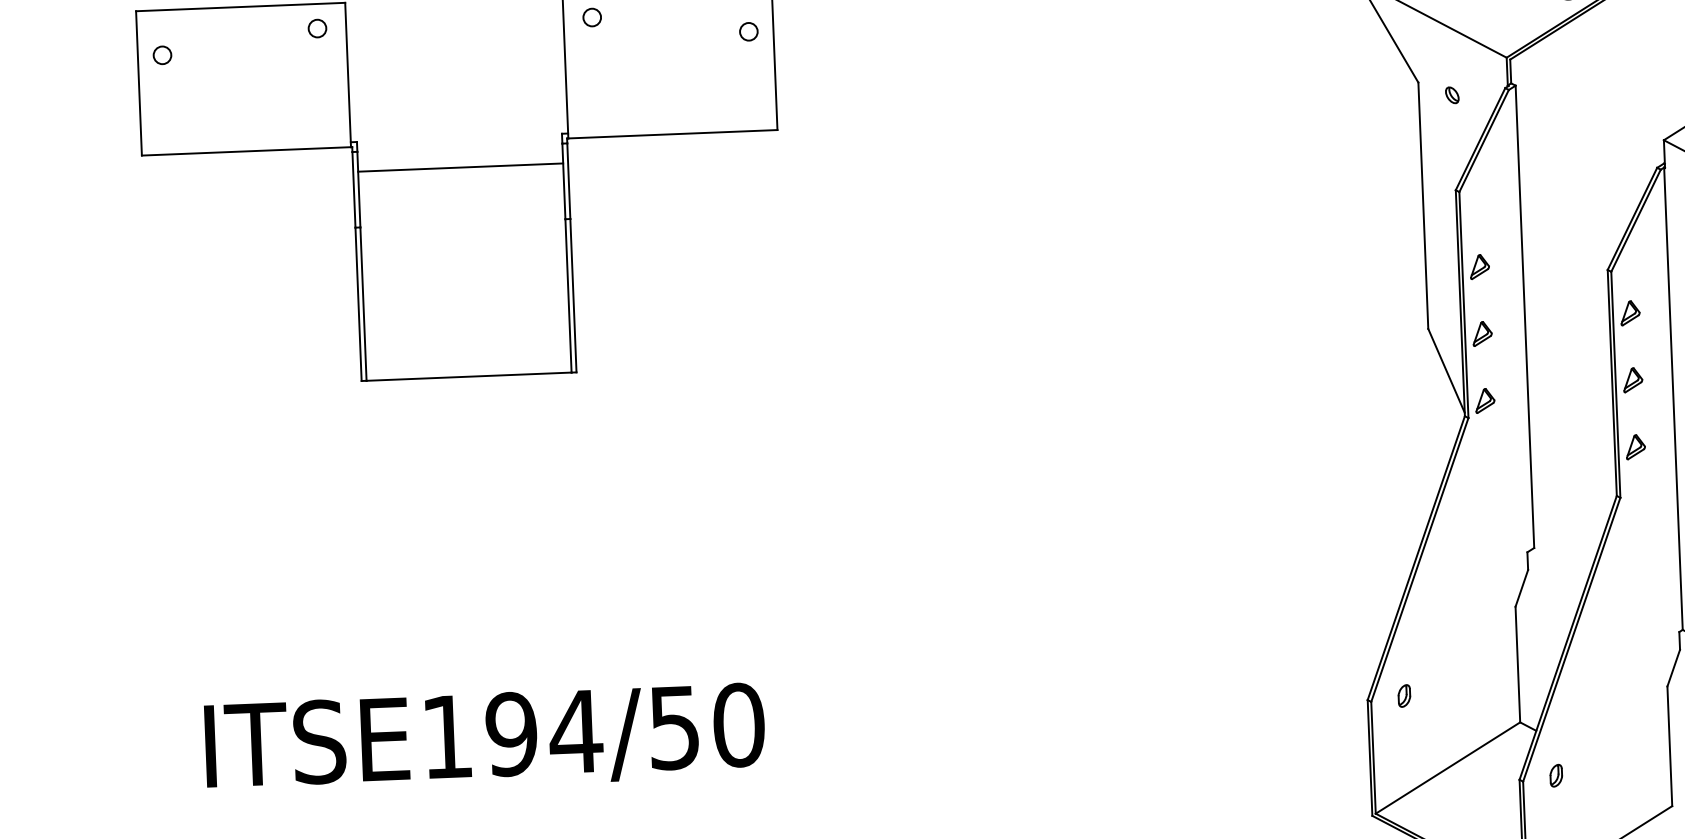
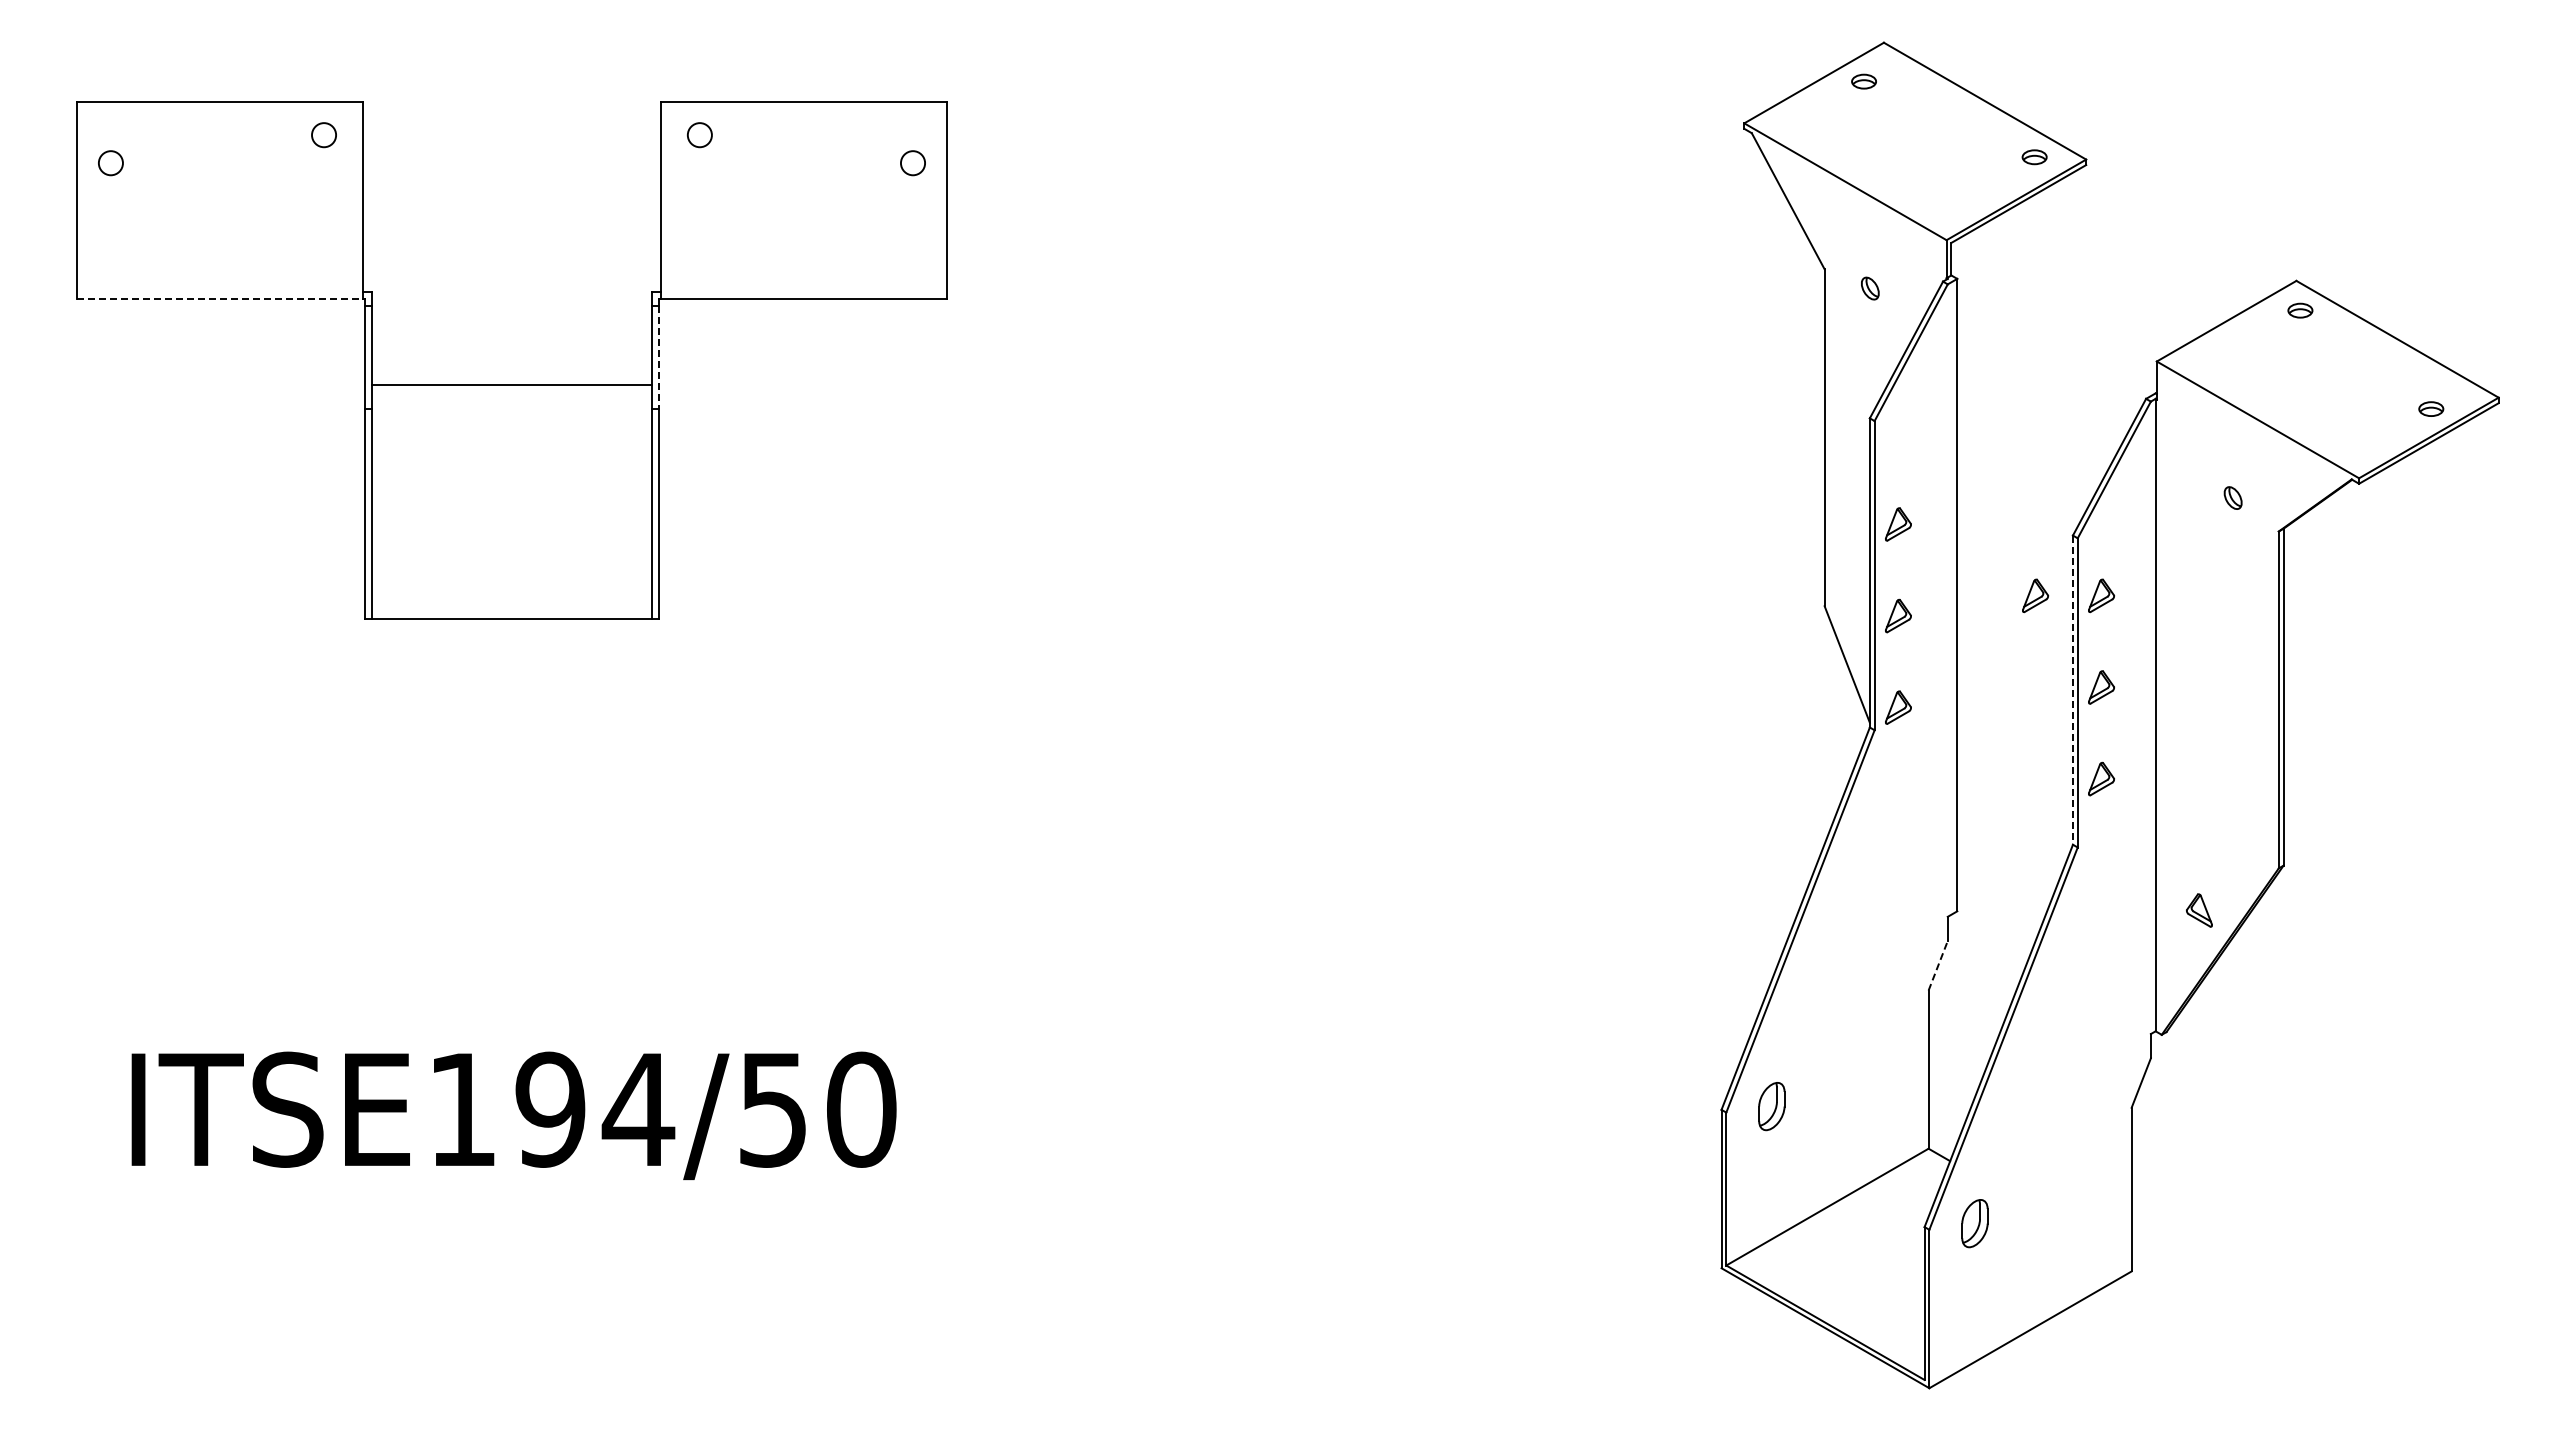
line: (246, 151) -> (220, 298), solid -> dashed
line: (460, 167) -> (511, 384), moved
line: (568, 181) -> (658, 357), solid -> dashed
part: (1582, 314) -> (2035, 595), added
line: (1611, 383) -> (2072, 690), solid -> dashed
line: (1522, 588) -> (1938, 965), solid -> dashed
part: (1404, 695) -> (1771, 1105), size x1.6
part: (1555, 775) -> (1974, 1223), size x1.6

